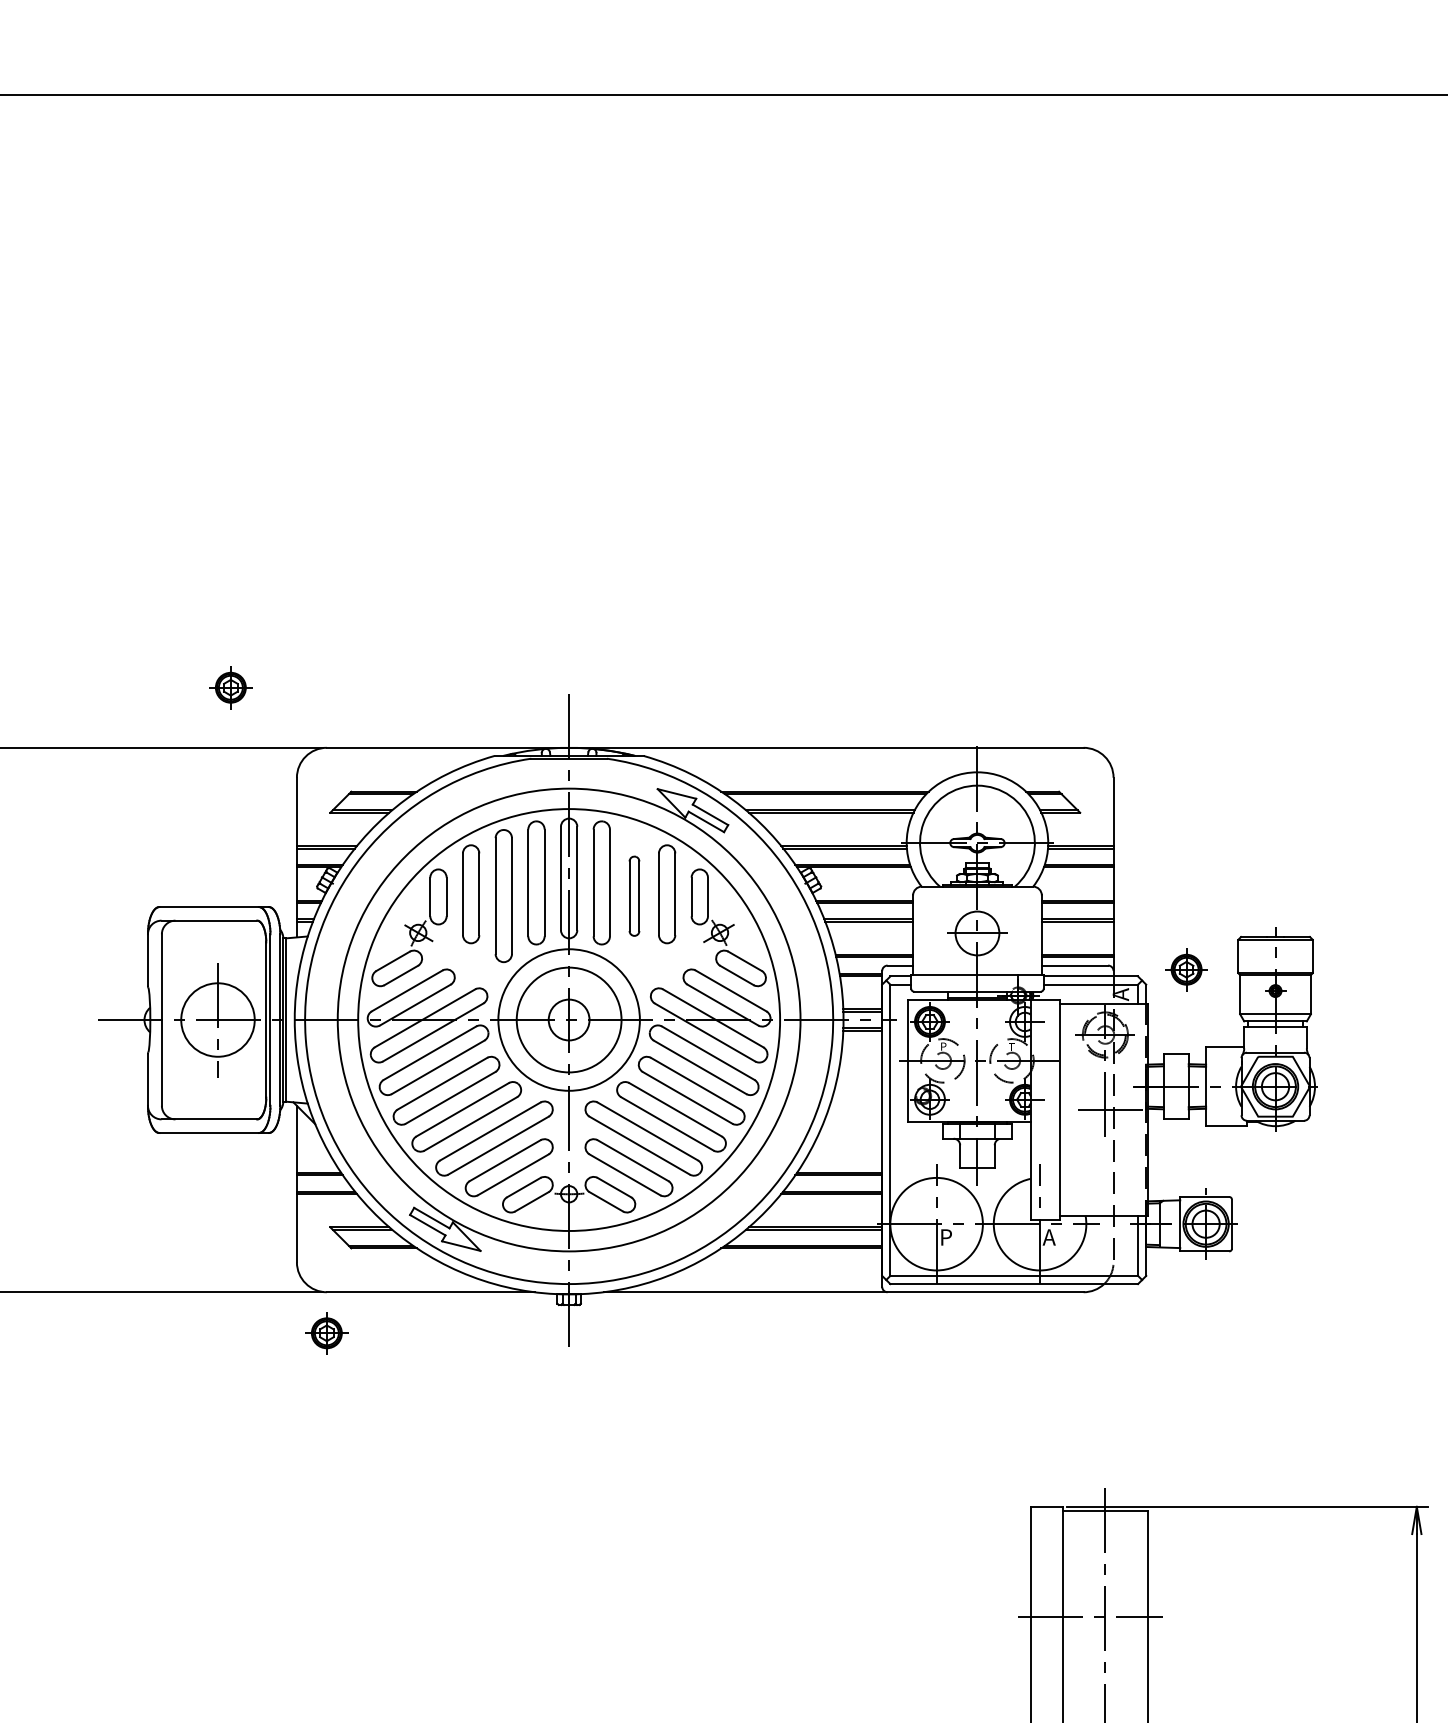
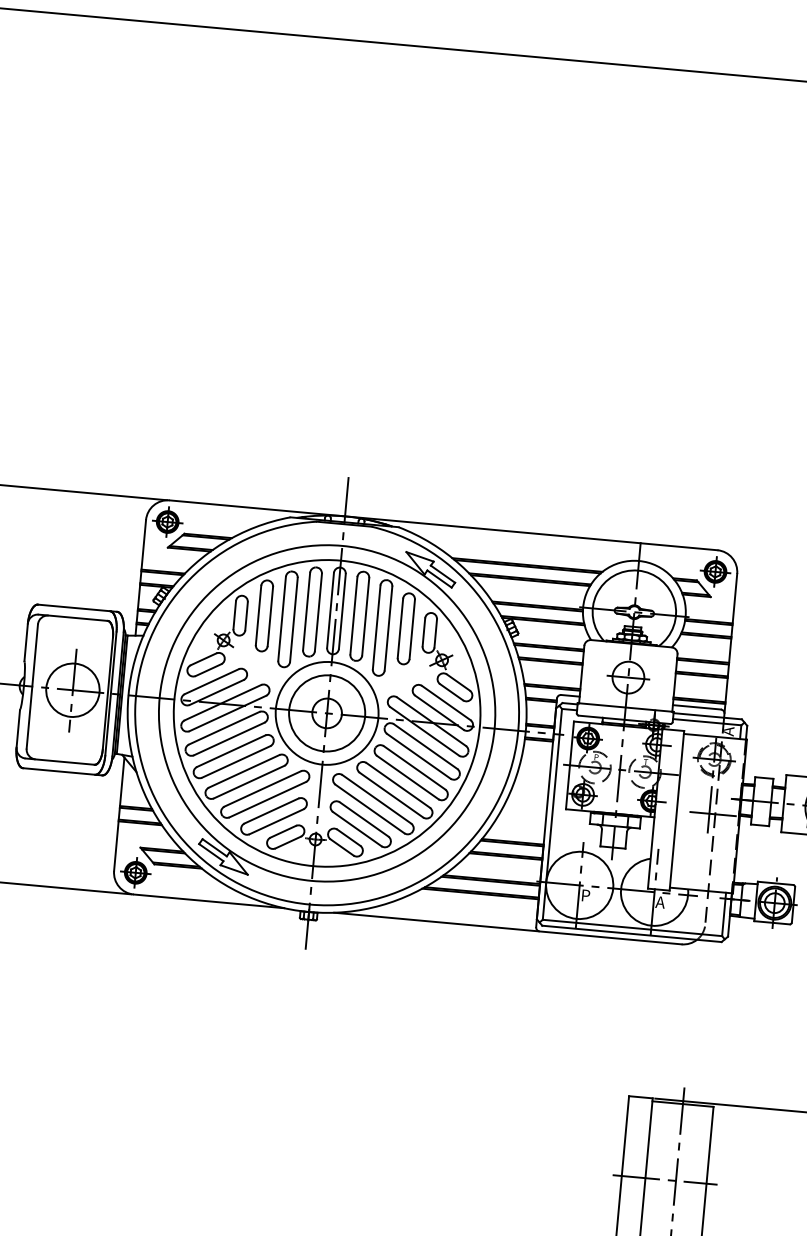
part: (230, 687) -> (167, 521), moved
part: (634, 896) -> (382, 628), size x1.67
part: (1186, 969) -> (715, 571), moved
part: (326, 1333) -> (135, 872), moved

